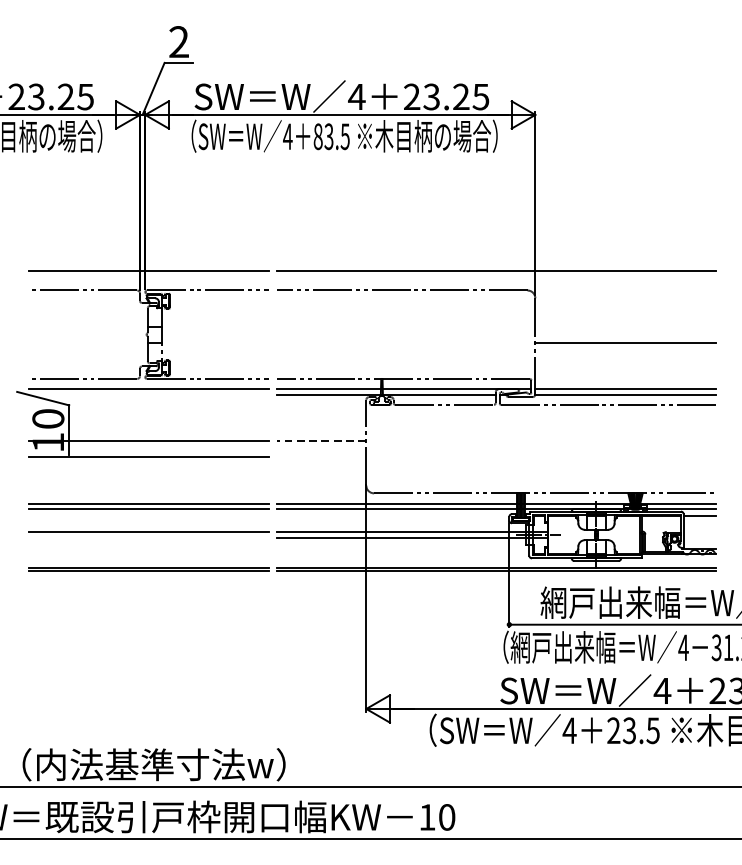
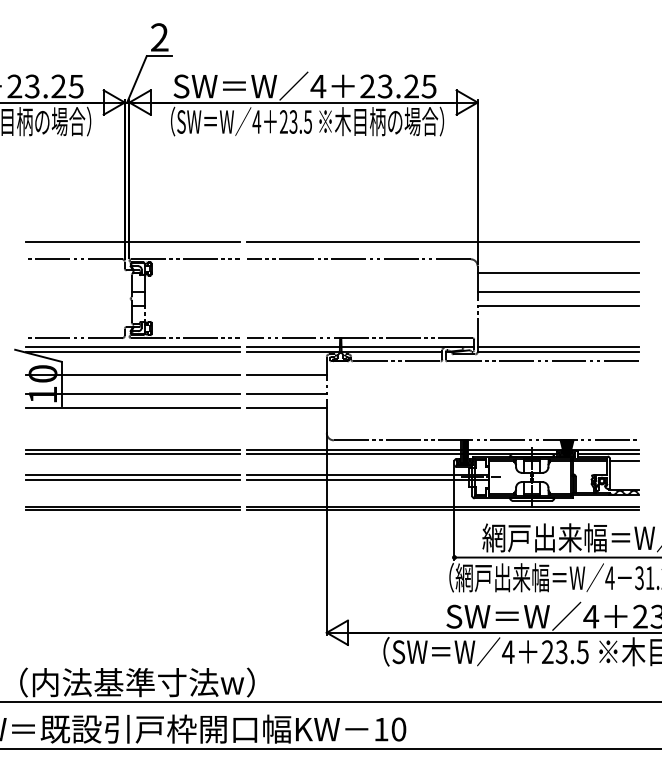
text: (317, 136) -> (283, 121), 83.5 -> 23.5
line: (625, 306) -> (558, 273), added
line: (625, 326) -> (558, 291), added
line: (149, 394) -> (133, 352), added
line: (149, 420) -> (133, 375), added
line: (321, 420) -> (286, 375), added
line: (321, 440) -> (286, 393), dashed -> solid
line: (321, 456) -> (286, 407), added
line: (149, 537) -> (133, 479), added

